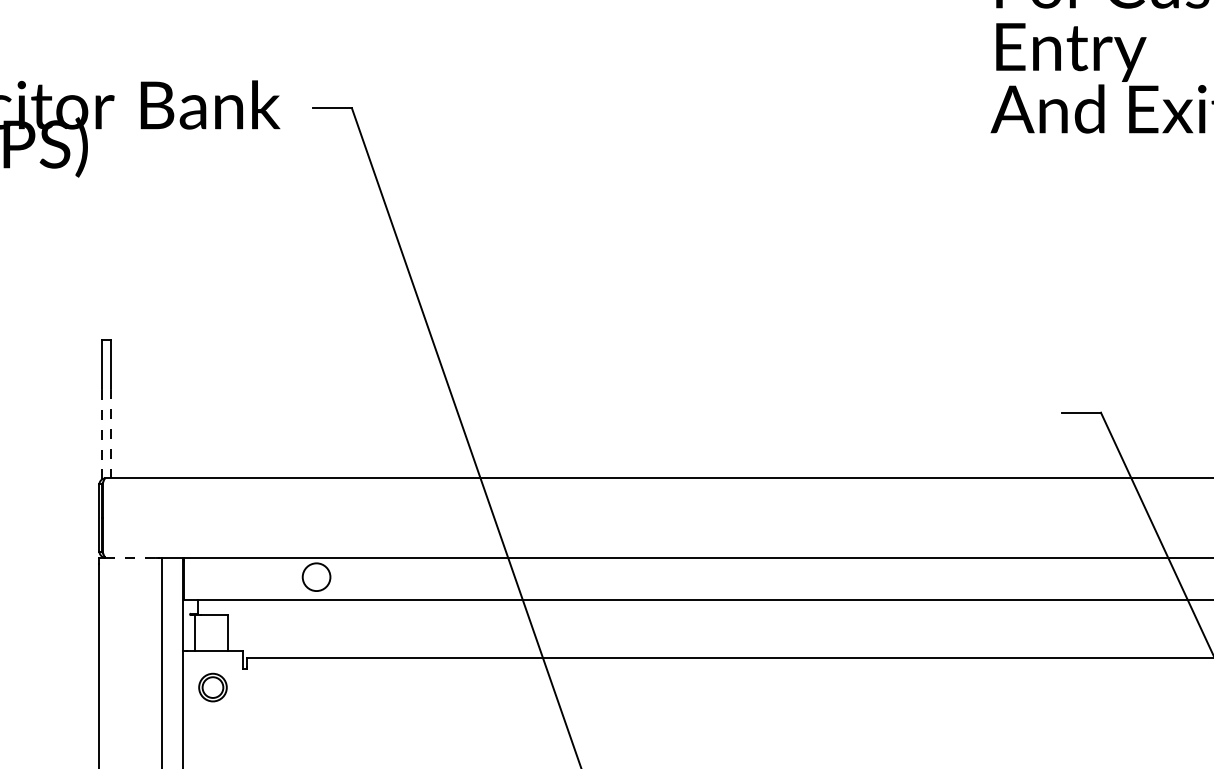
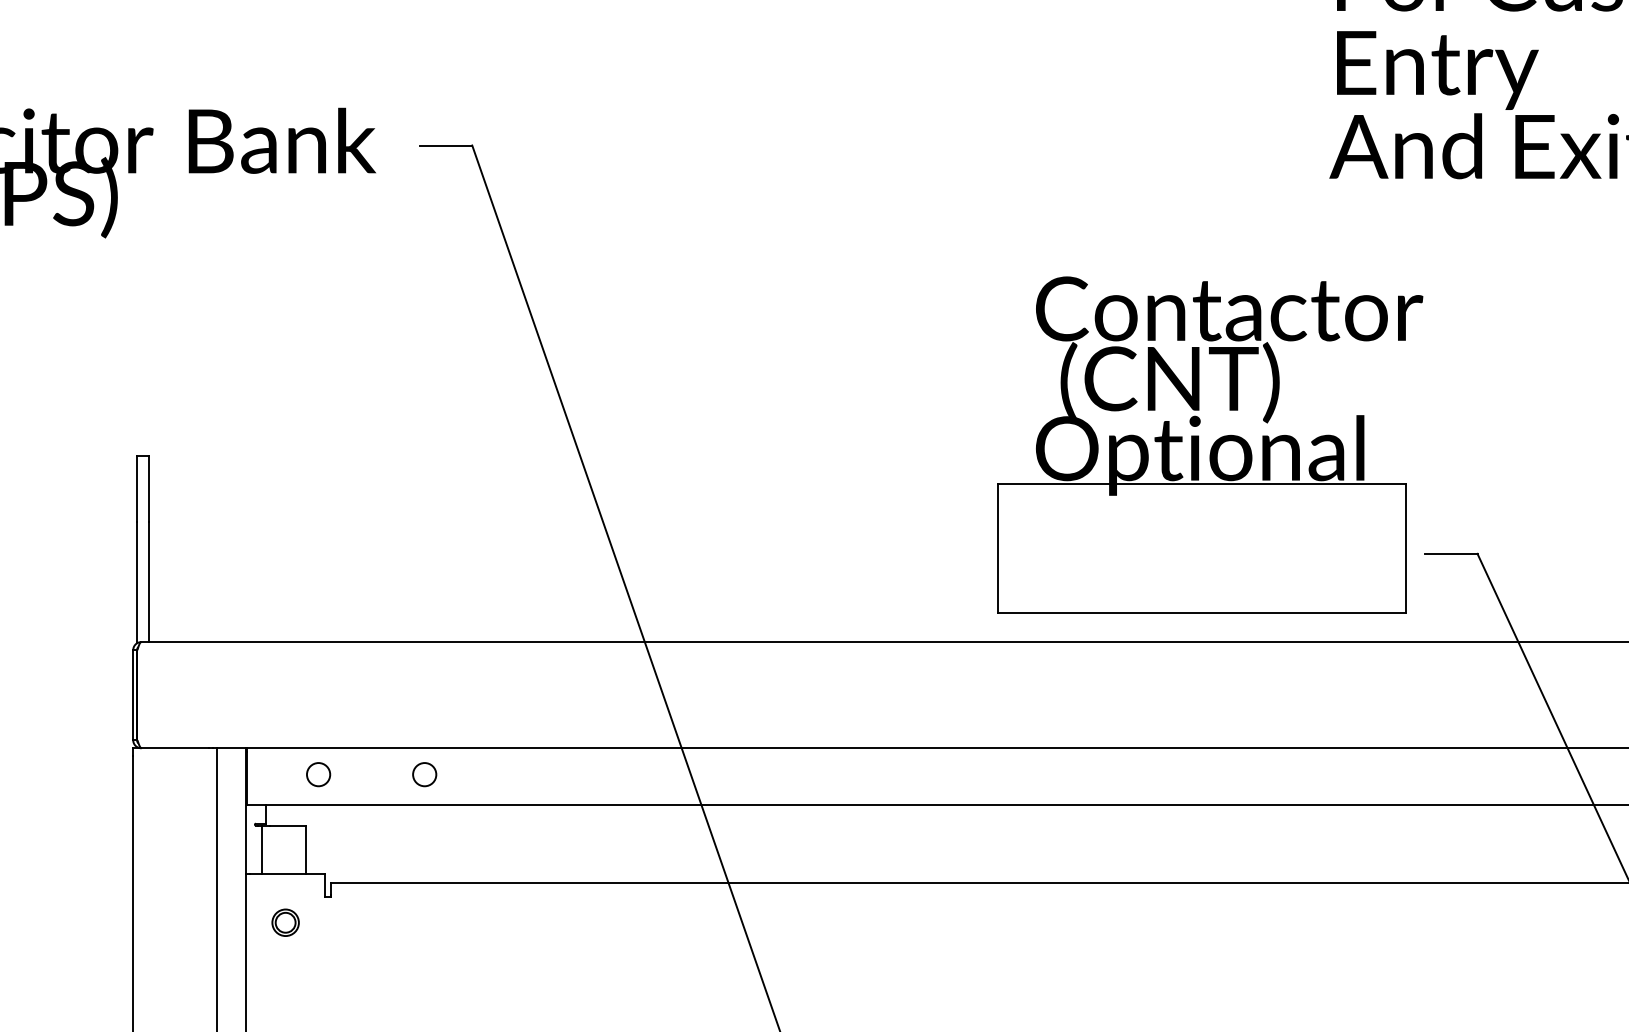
part: (901, 331) -> (1209, 444), added
line: (102, 433) -> (137, 581), dashed -> solid
line: (110, 433) -> (148, 581), dashed -> solid
line: (131, 557) -> (176, 748), dashed -> solid
circle: (237, 576) -> (318, 773), added
circle: (316, 576) -> (424, 773), size x0.62
part: (212, 687) -> (285, 922), size x0.71

